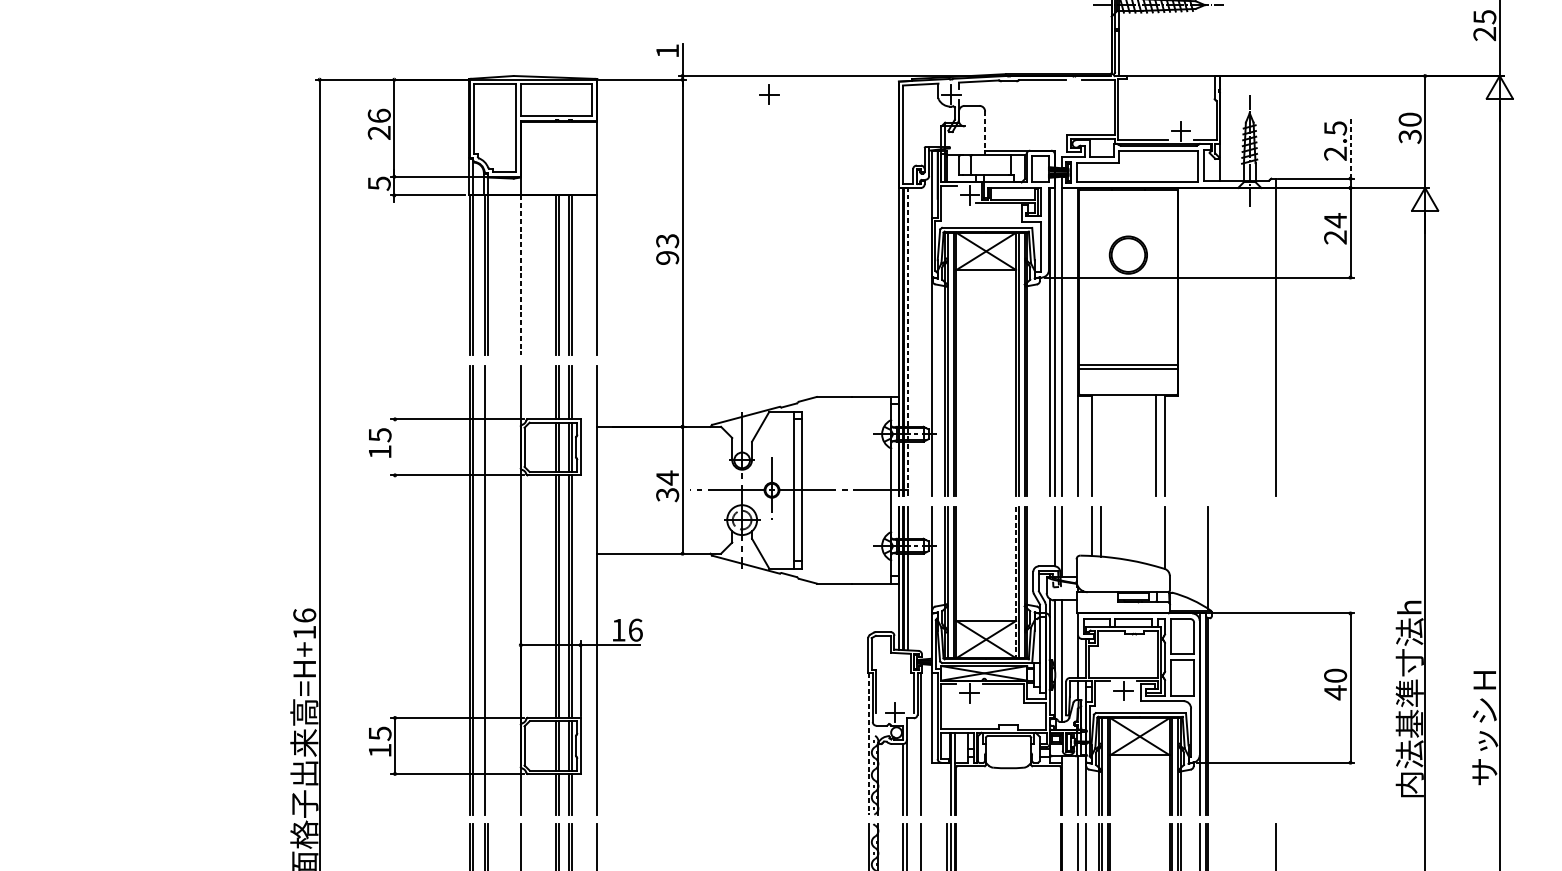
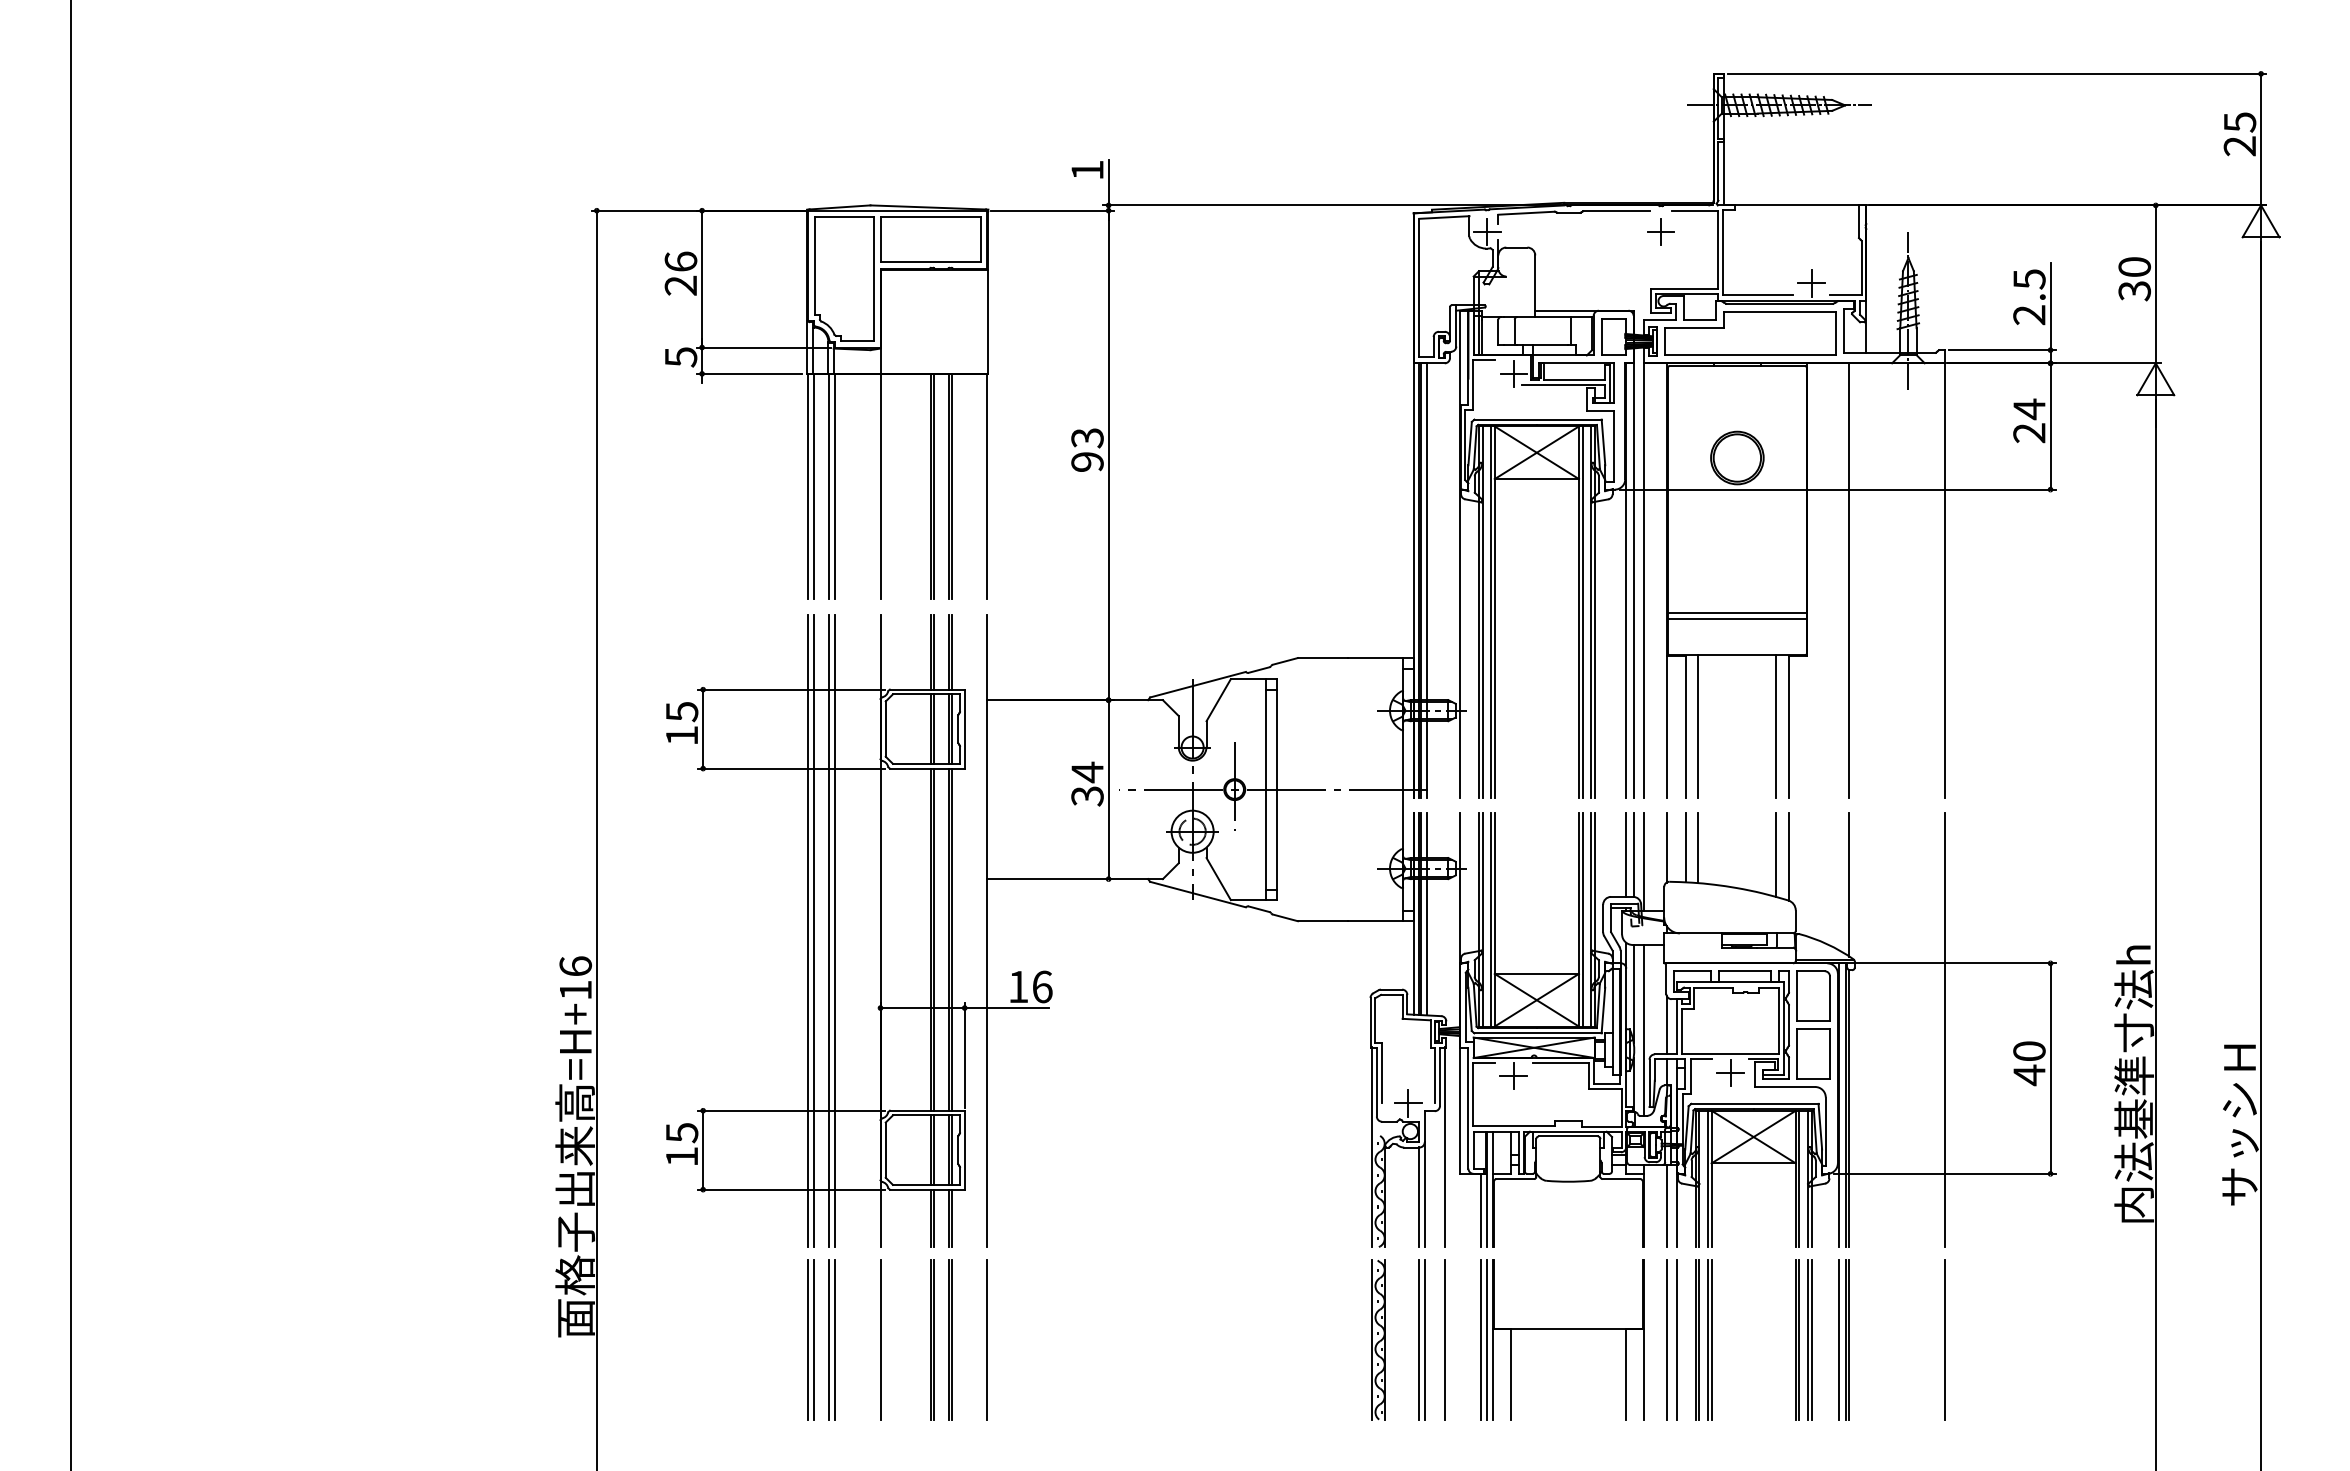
part: (769, 94) -> (1660, 231), moved
line: (985, 133) -> (1535, 286), dashed -> solid
line: (1350, 147) -> (2050, 306), dashed -> solid
line: (520, 275) -> (880, 486), dashed -> solid
line: (907, 341) -> (1426, 579), dashed -> solid
line: (1207, 341) -> (1849, 580), added
line: (1100, 445) -> (1698, 726), added
line: (395, 446) -> (703, 728), added
line: (1078, 531) -> (1666, 847), added
line: (1049, 536) -> (1626, 854), added
line: (1156, 536) -> (1776, 855), added
line: (1015, 582) -> (1578, 919), dashed -> solid
line: (488, 590) -> (834, 931), added
line: (1276, 661) -> (1945, 1030), added
line: (868, 744) -> (1371, 1147), dashed -> solid
line: (947, 788) -> (1481, 1210), added

